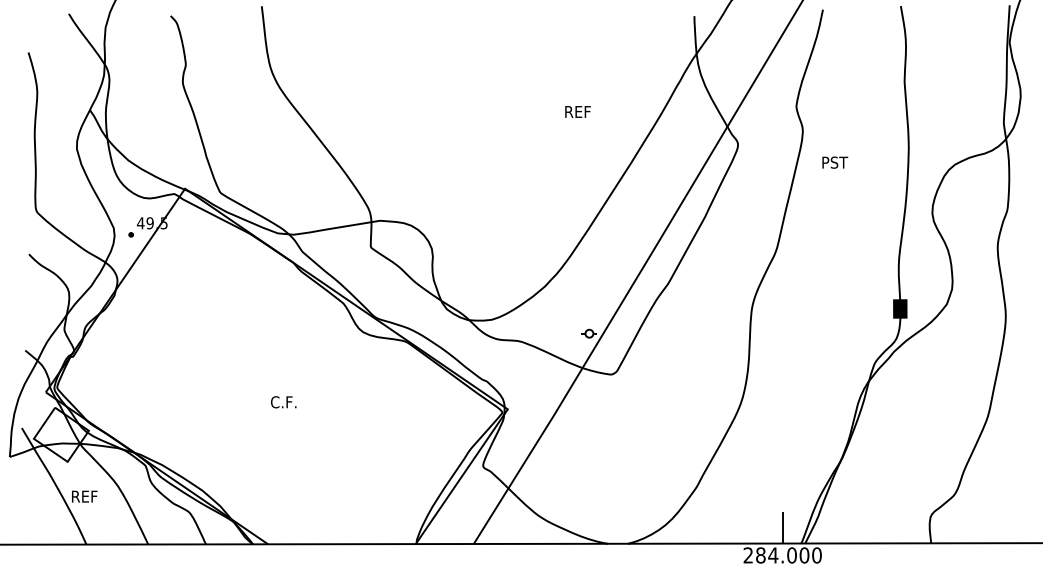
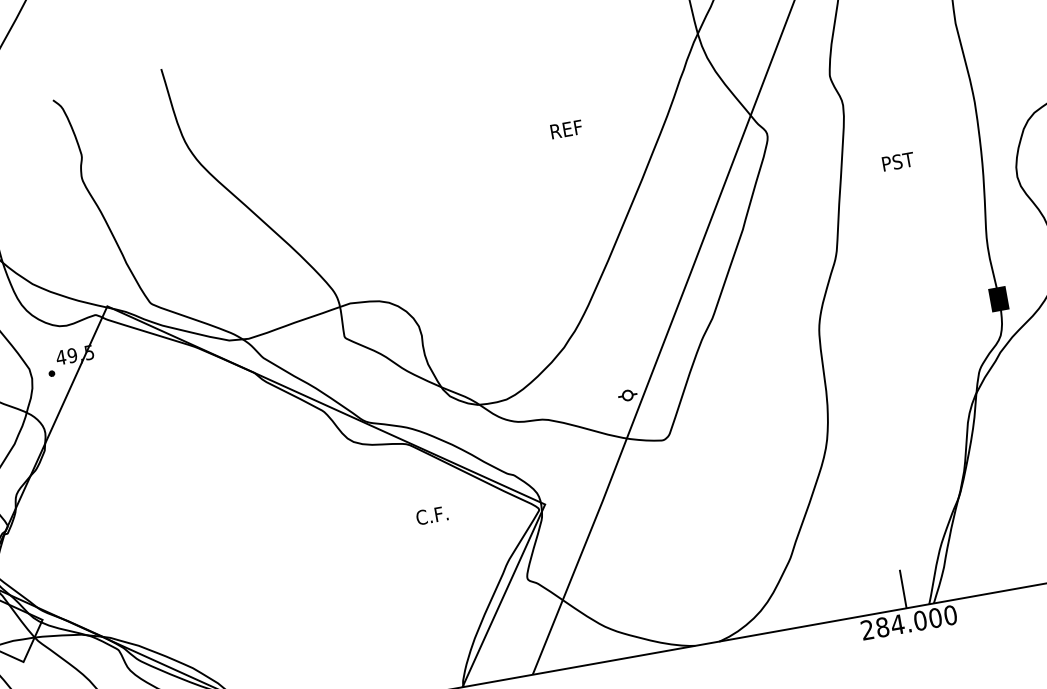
text: (835, 162) -> (898, 161), moved
text: (283, 402) -> (431, 515), moved

